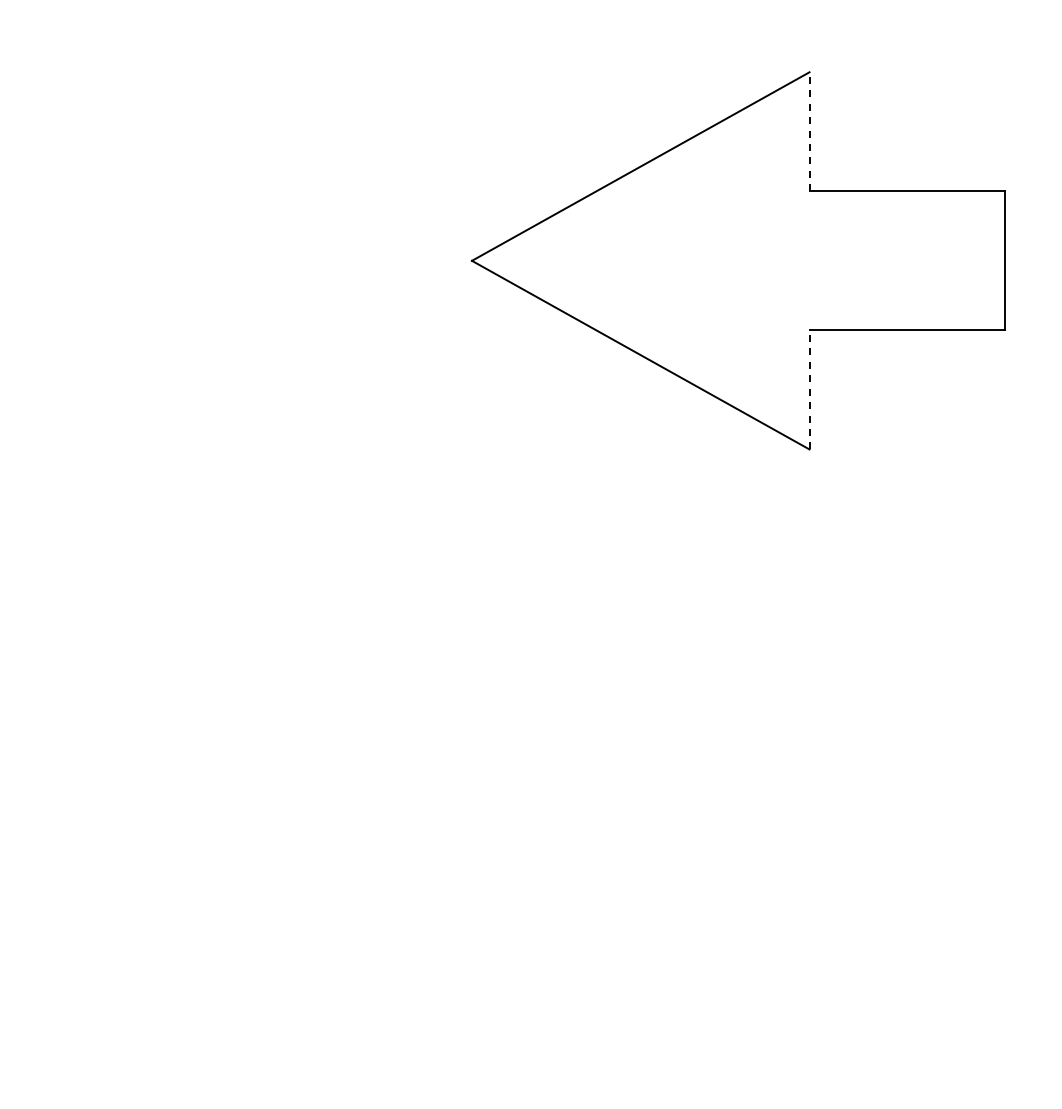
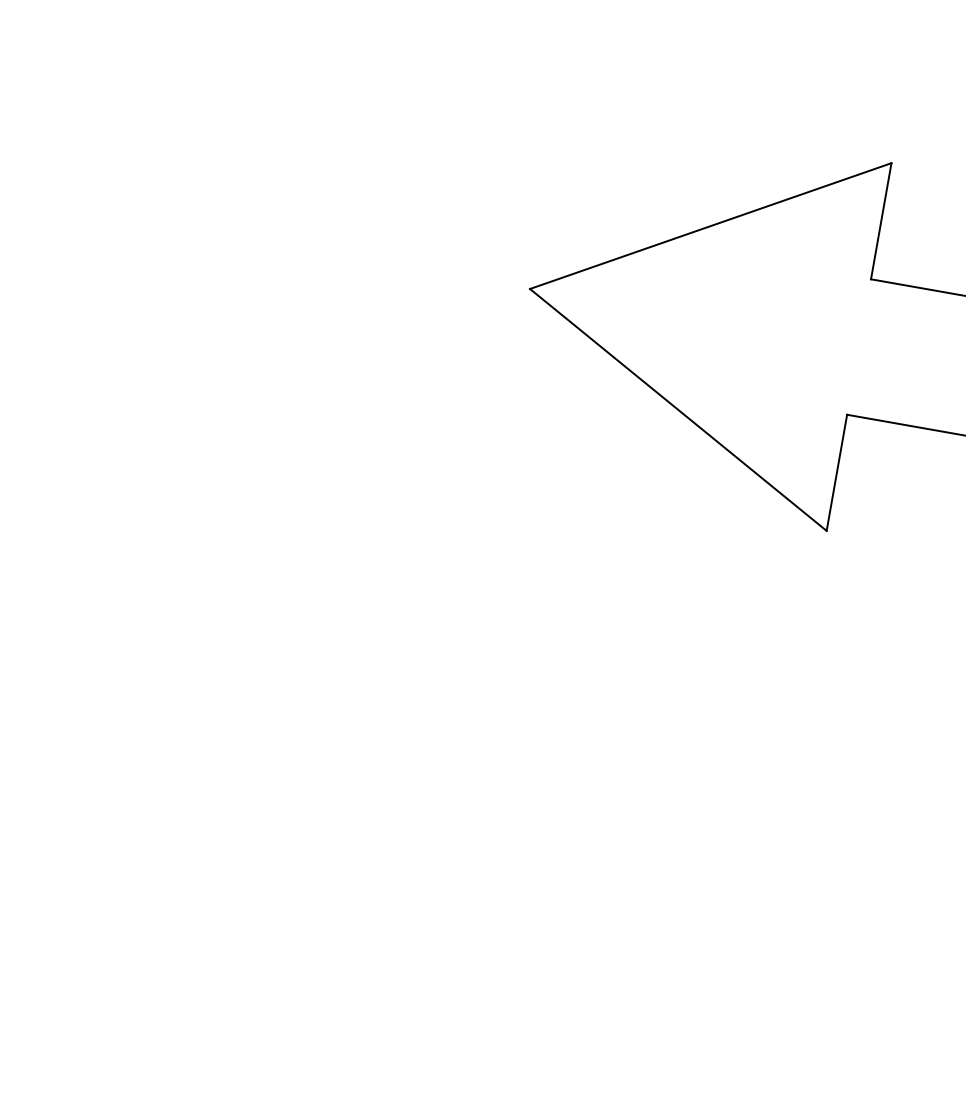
line: (809, 131) -> (881, 220), dashed -> solid
line: (809, 389) -> (836, 472), dashed -> solid

